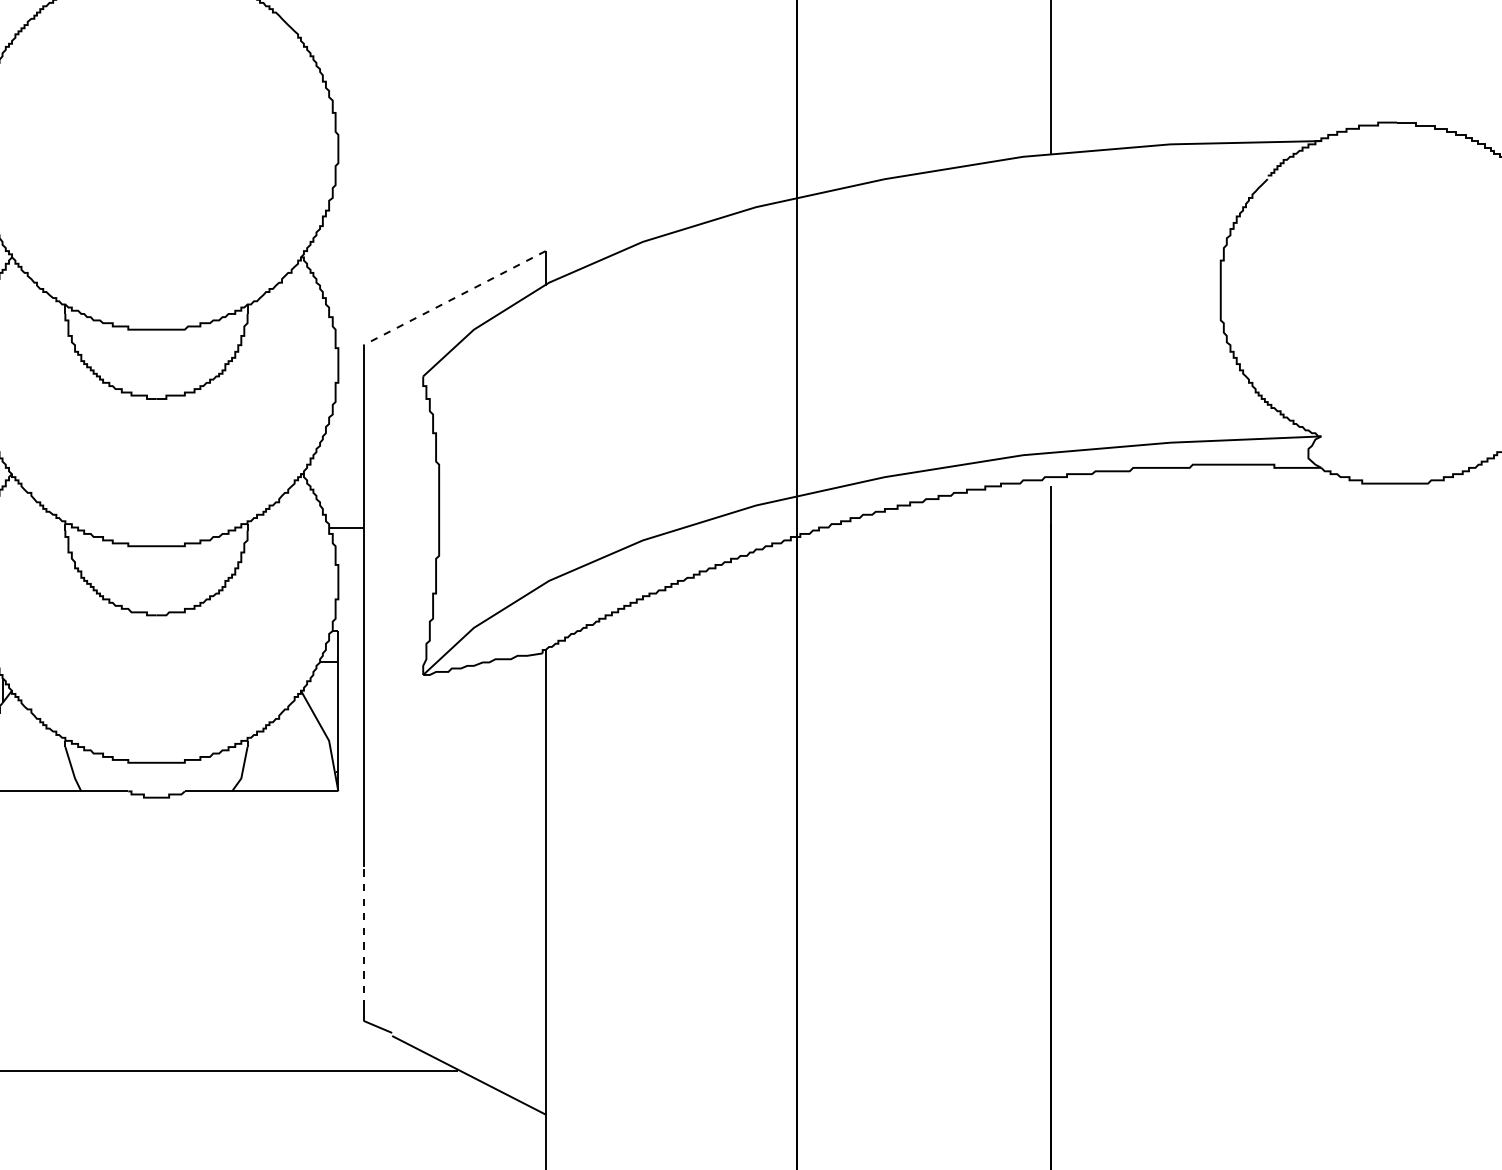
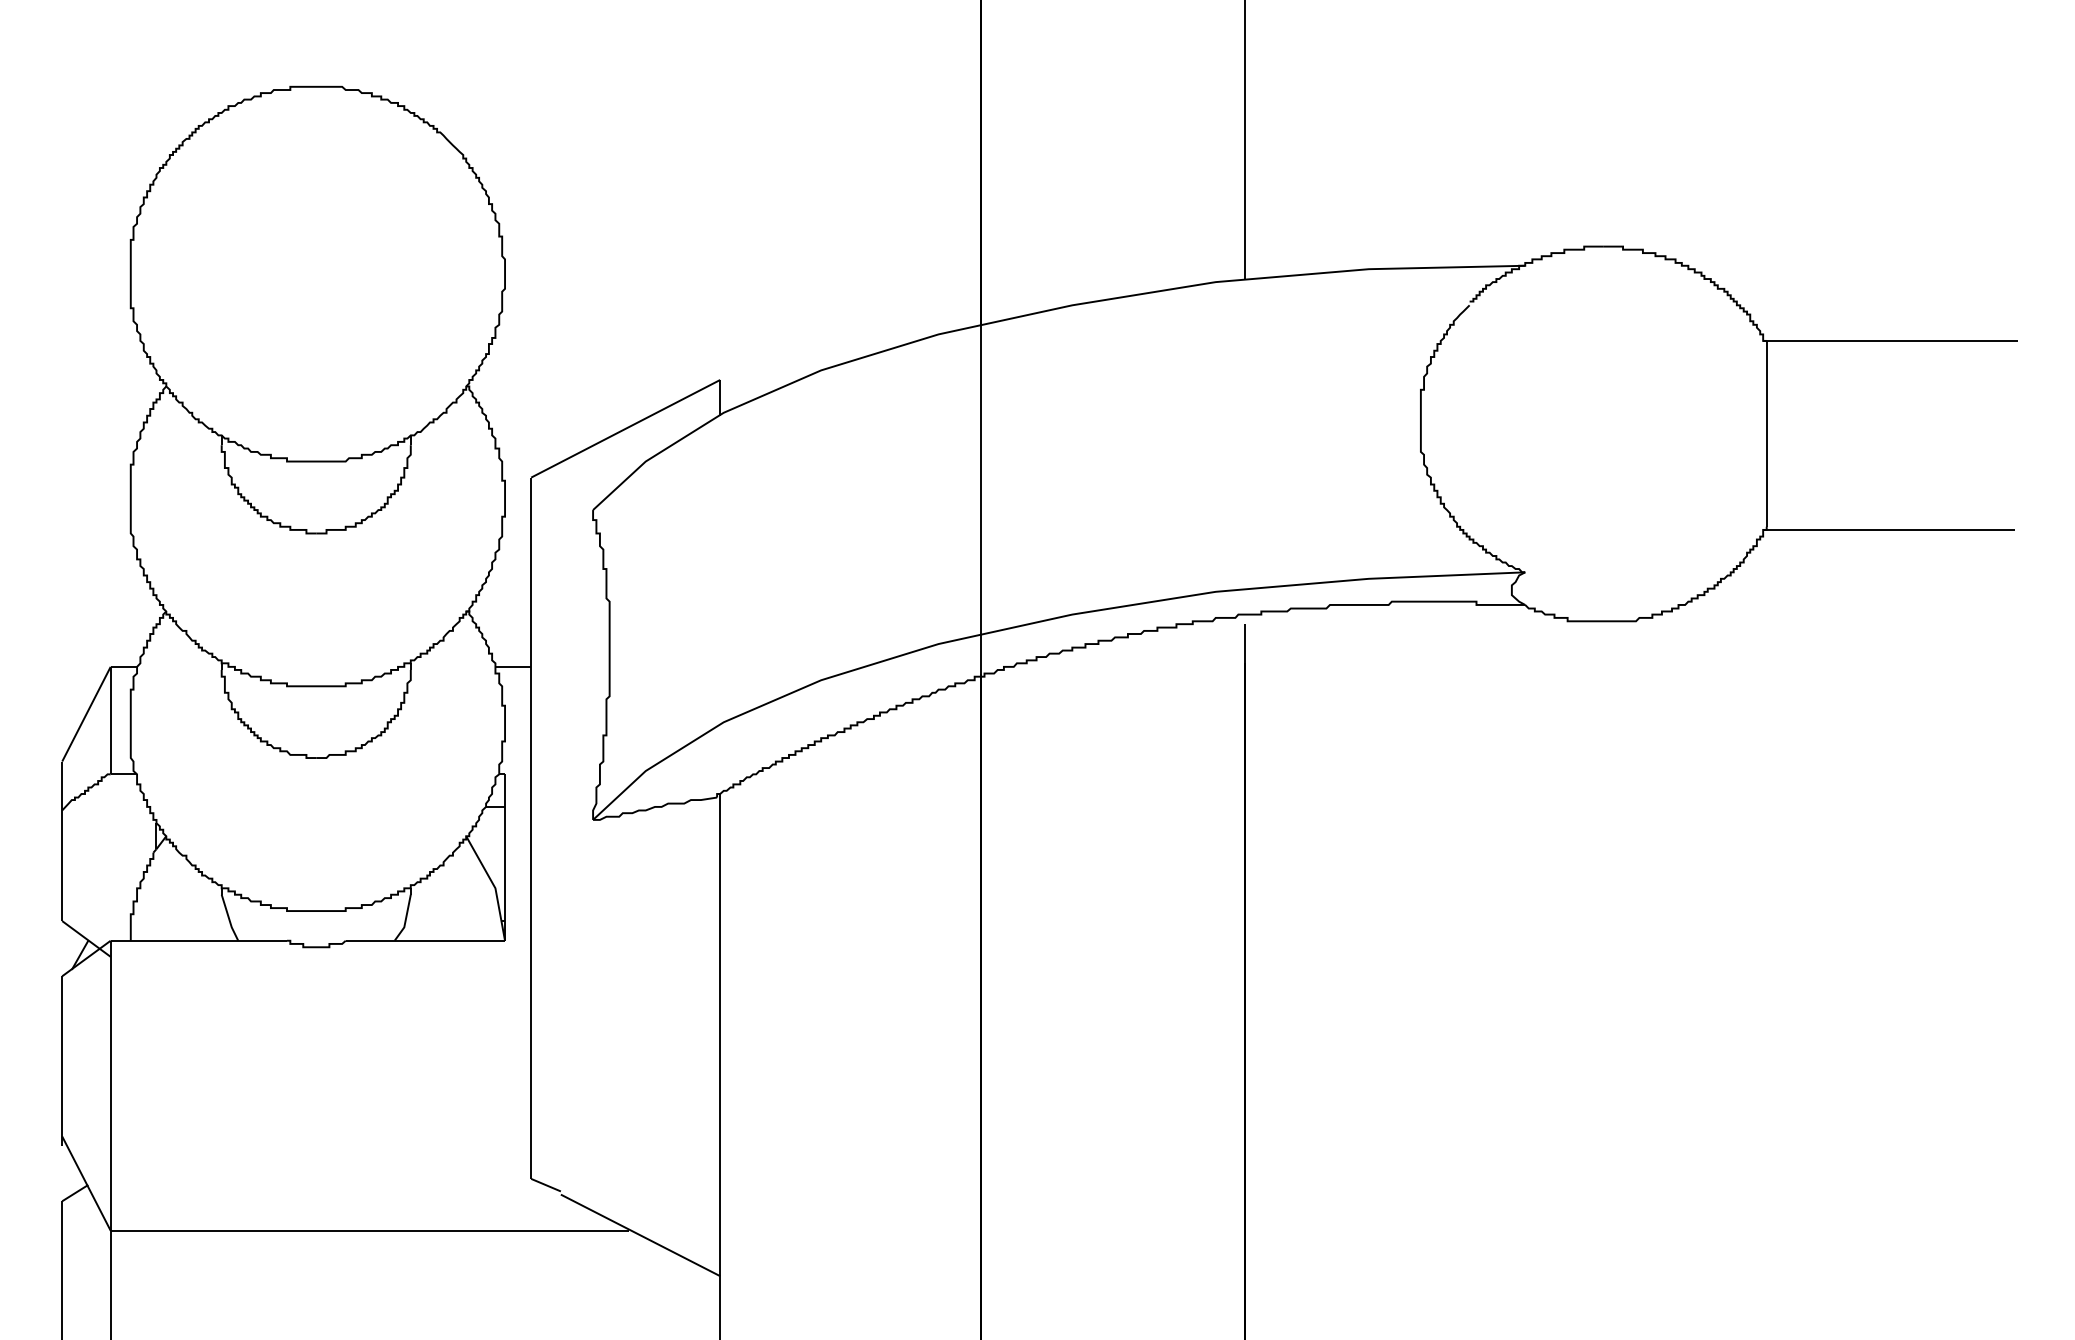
line: (454, 298) -> (625, 429), dashed -> solid
line: (363, 936) -> (531, 1091), dashed -> solid

